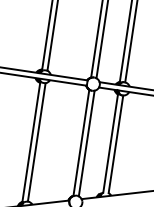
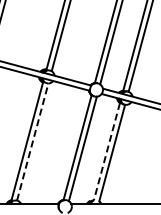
line: (36, 142) -> (32, 142), solid -> dashed
line: (110, 144) -> (106, 152), solid -> dashed

